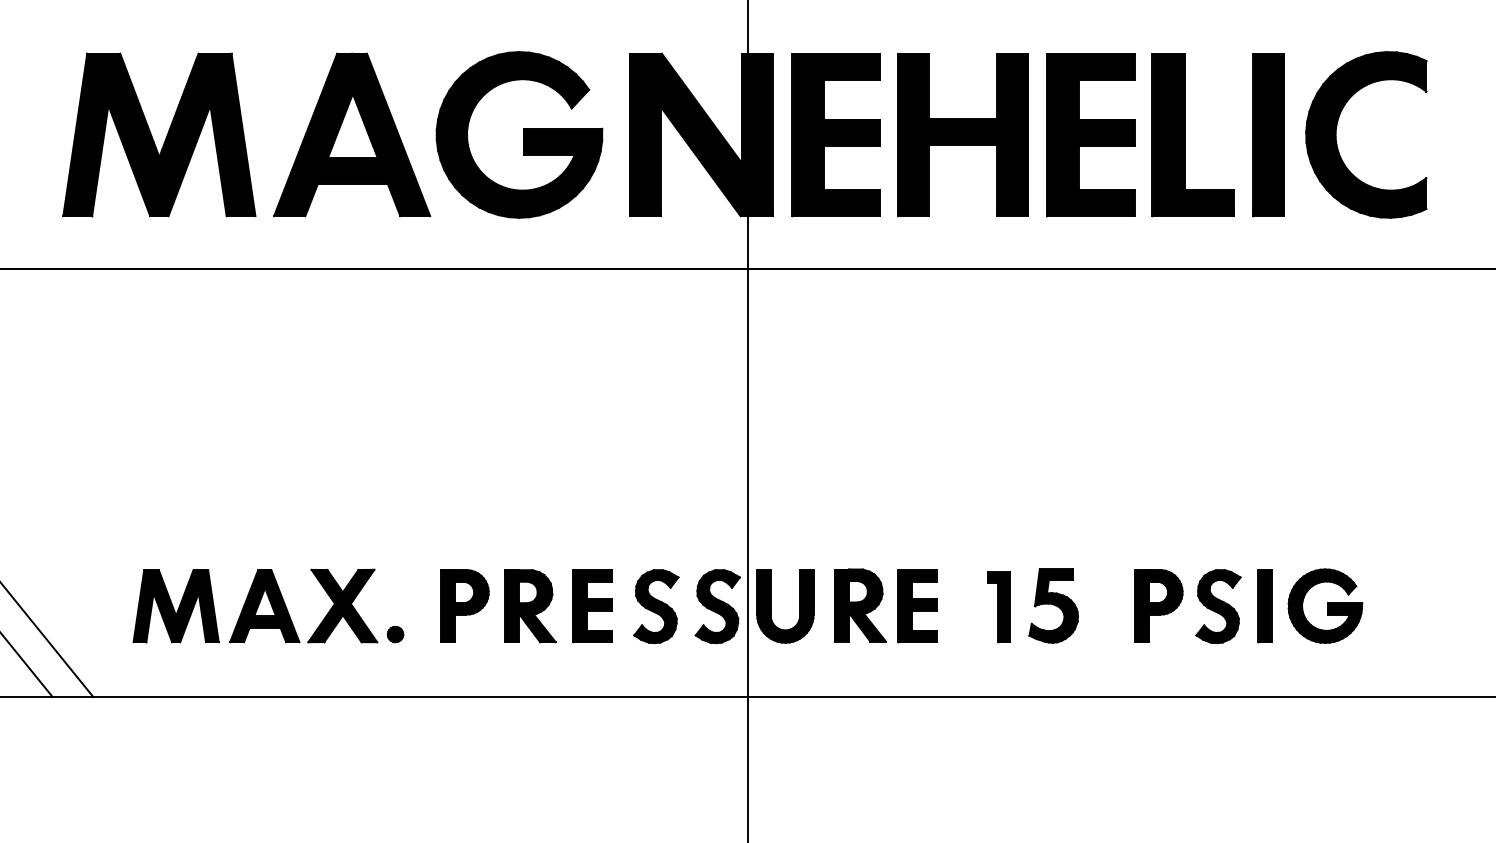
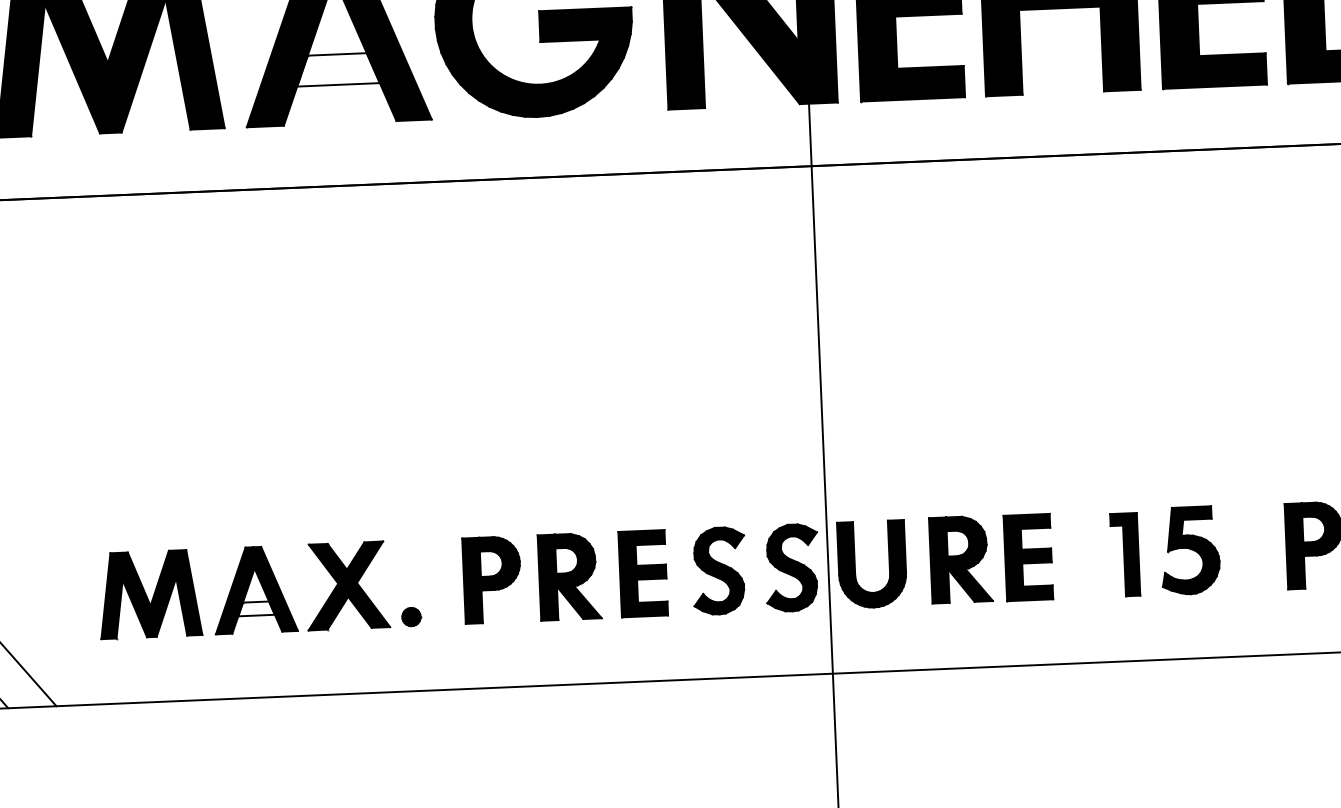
fill: (352, 170) -> (337, 69), removed
fill: (264, 621) -> (255, 608), removed

